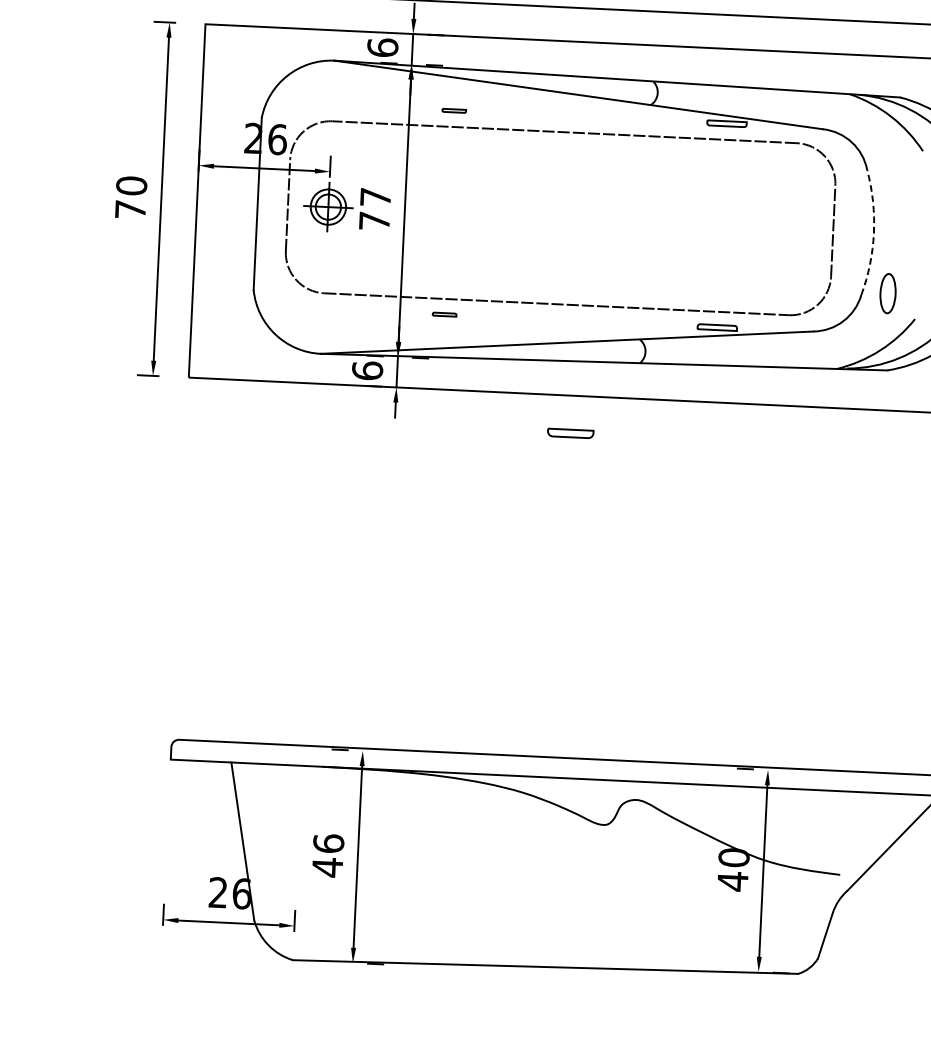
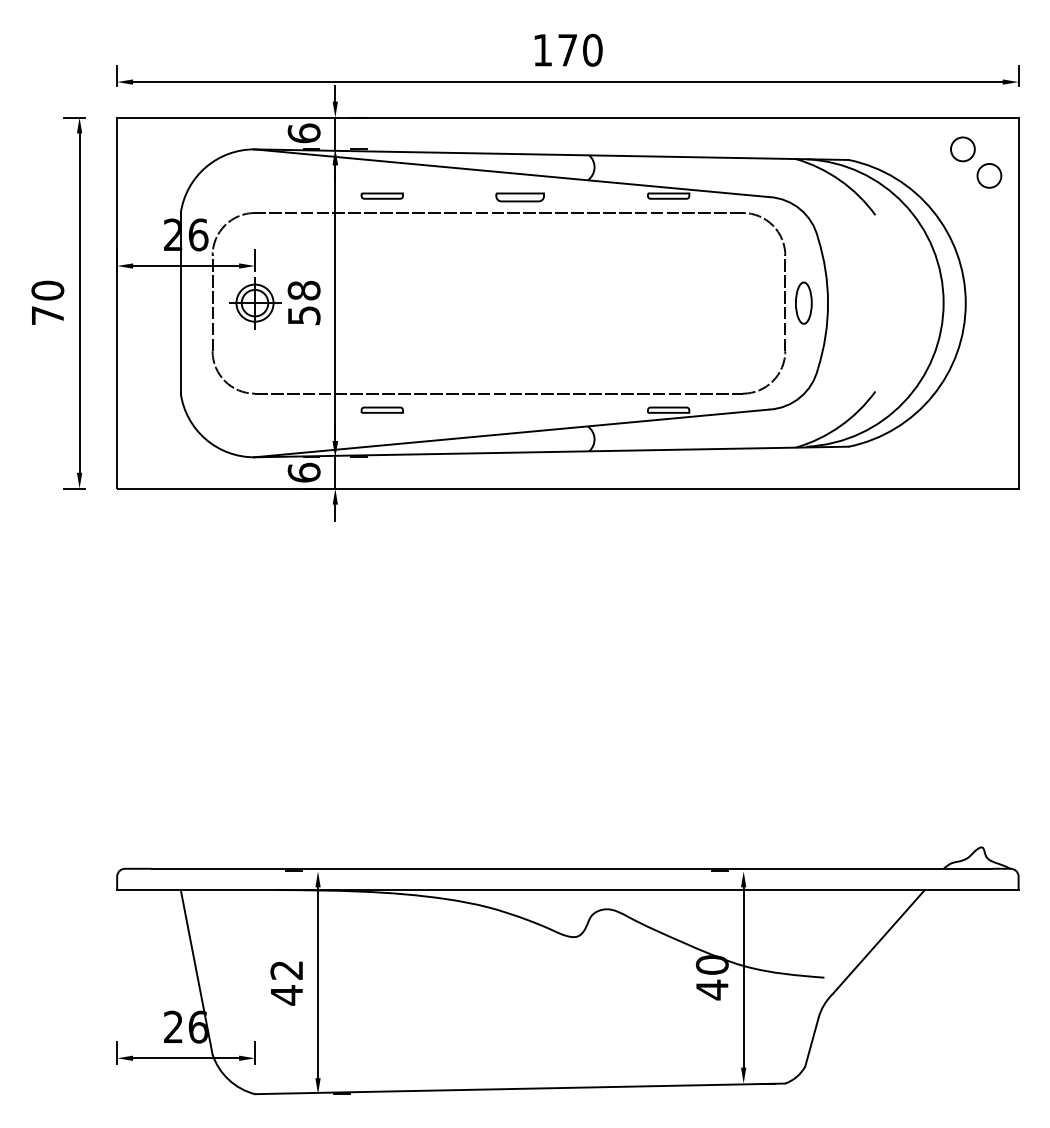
part: (453, 110) -> (381, 195), size x1.67
text: (374, 208) -> (303, 302), 77 -> 58
arc: (874, 233) -> (828, 303), dashed -> solid
part: (887, 292) -> (803, 302), moved
part: (444, 314) -> (381, 409), size x1.67
part: (570, 433) -> (519, 197), moved
text: (328, 842) -> (286, 969), 46 -> 42

